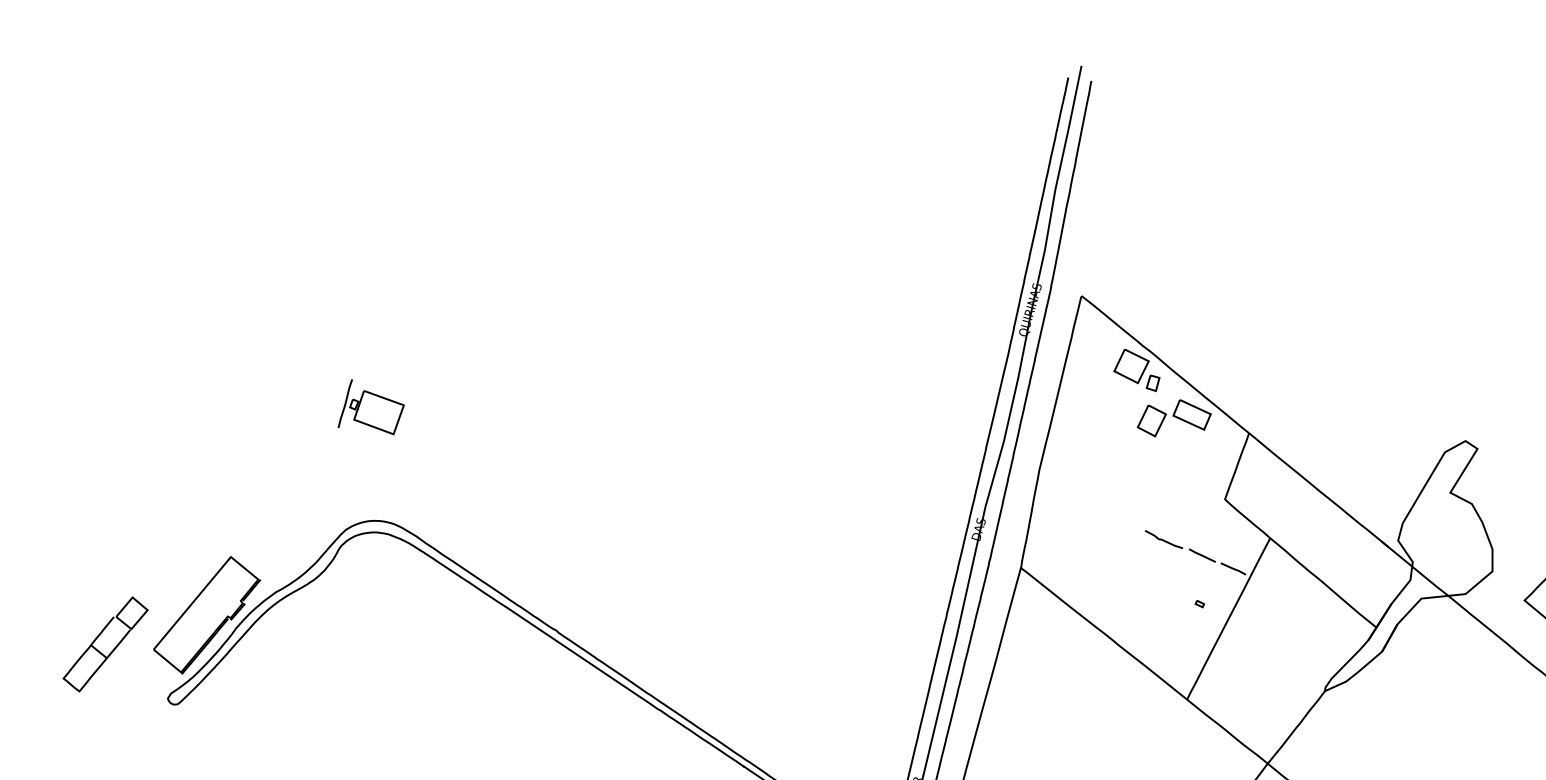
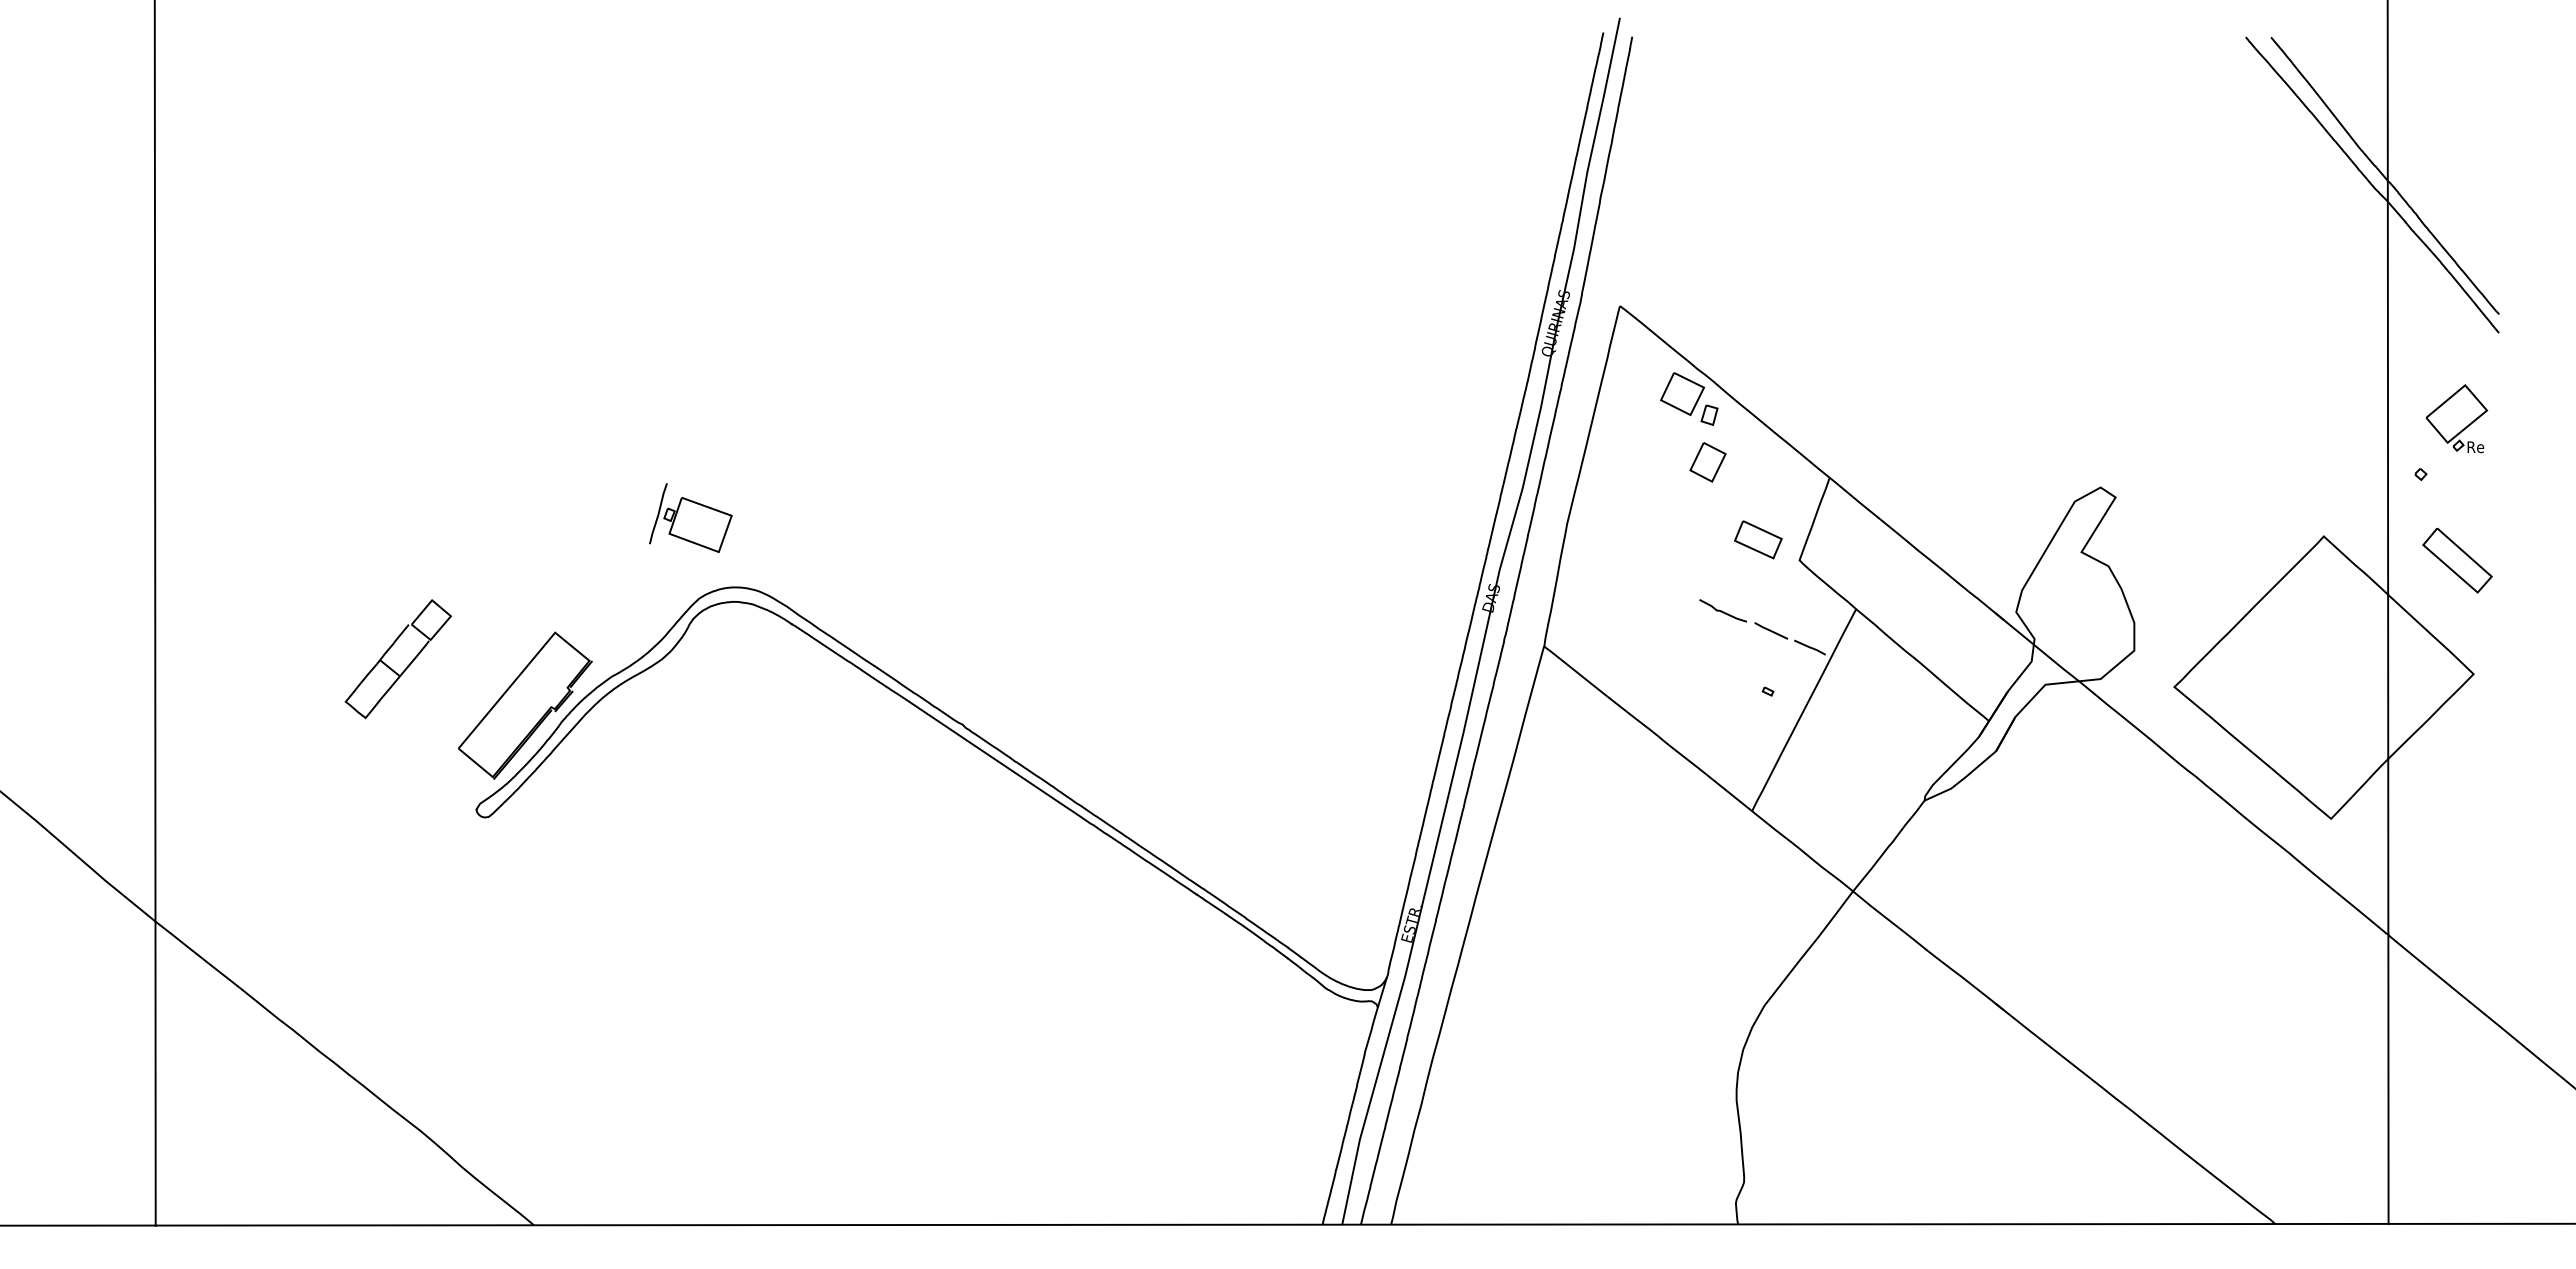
part: (370, 407) -> (690, 518), moved
part: (1192, 414) -> (1758, 539), moved
part: (98, 650) -> (389, 666), moved

